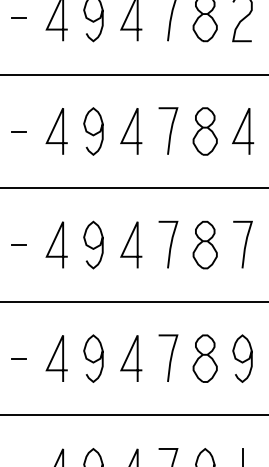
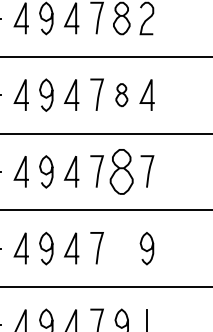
part: (204, 130) -> (121, 94), size x0.7
part: (204, 244) -> (121, 171), size x1.4
part: (204, 358) -> (121, 248), removed

